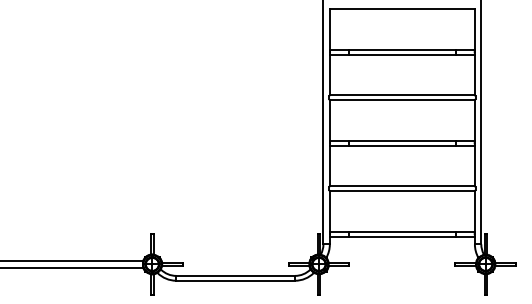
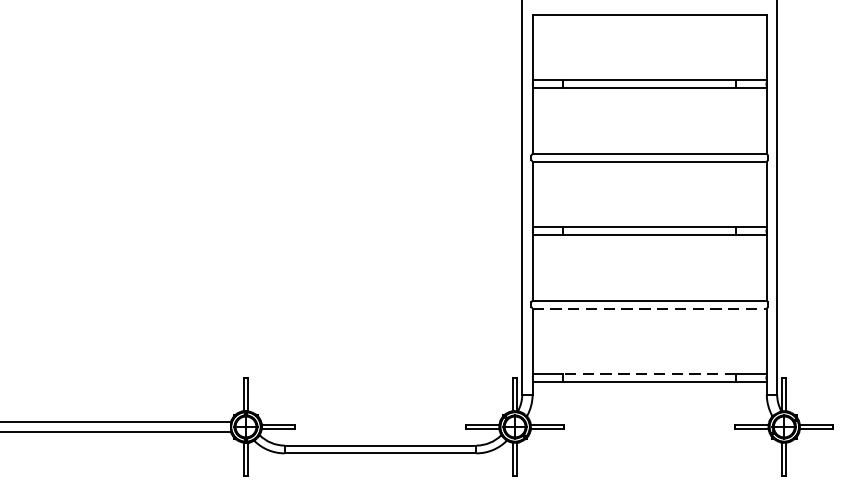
line: (402, 191) -> (649, 309), solid -> dashed
line: (401, 231) -> (648, 373), solid -> dashed

